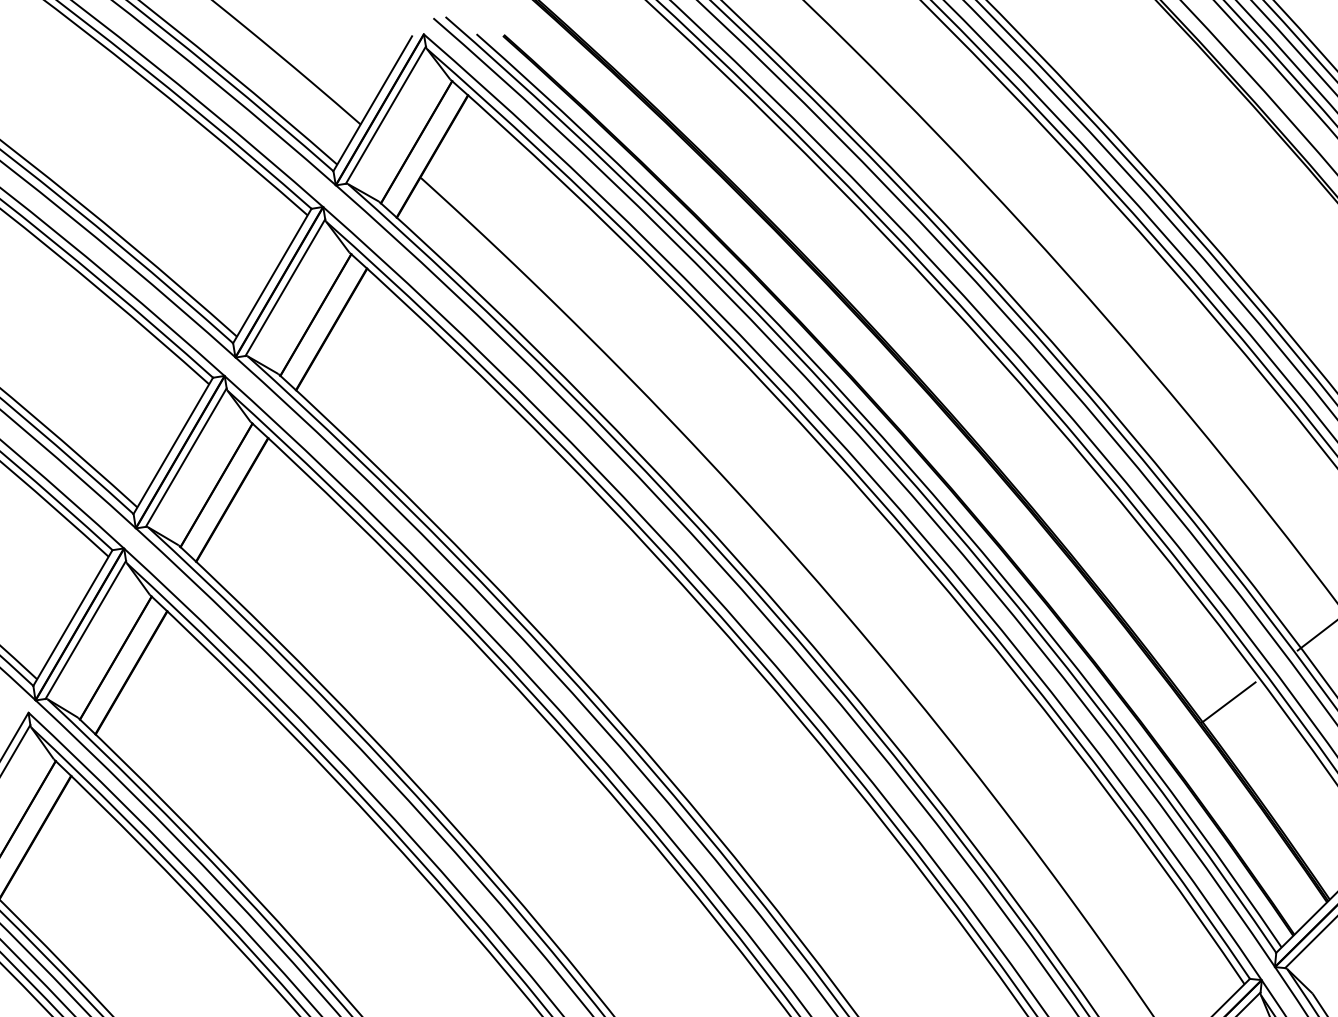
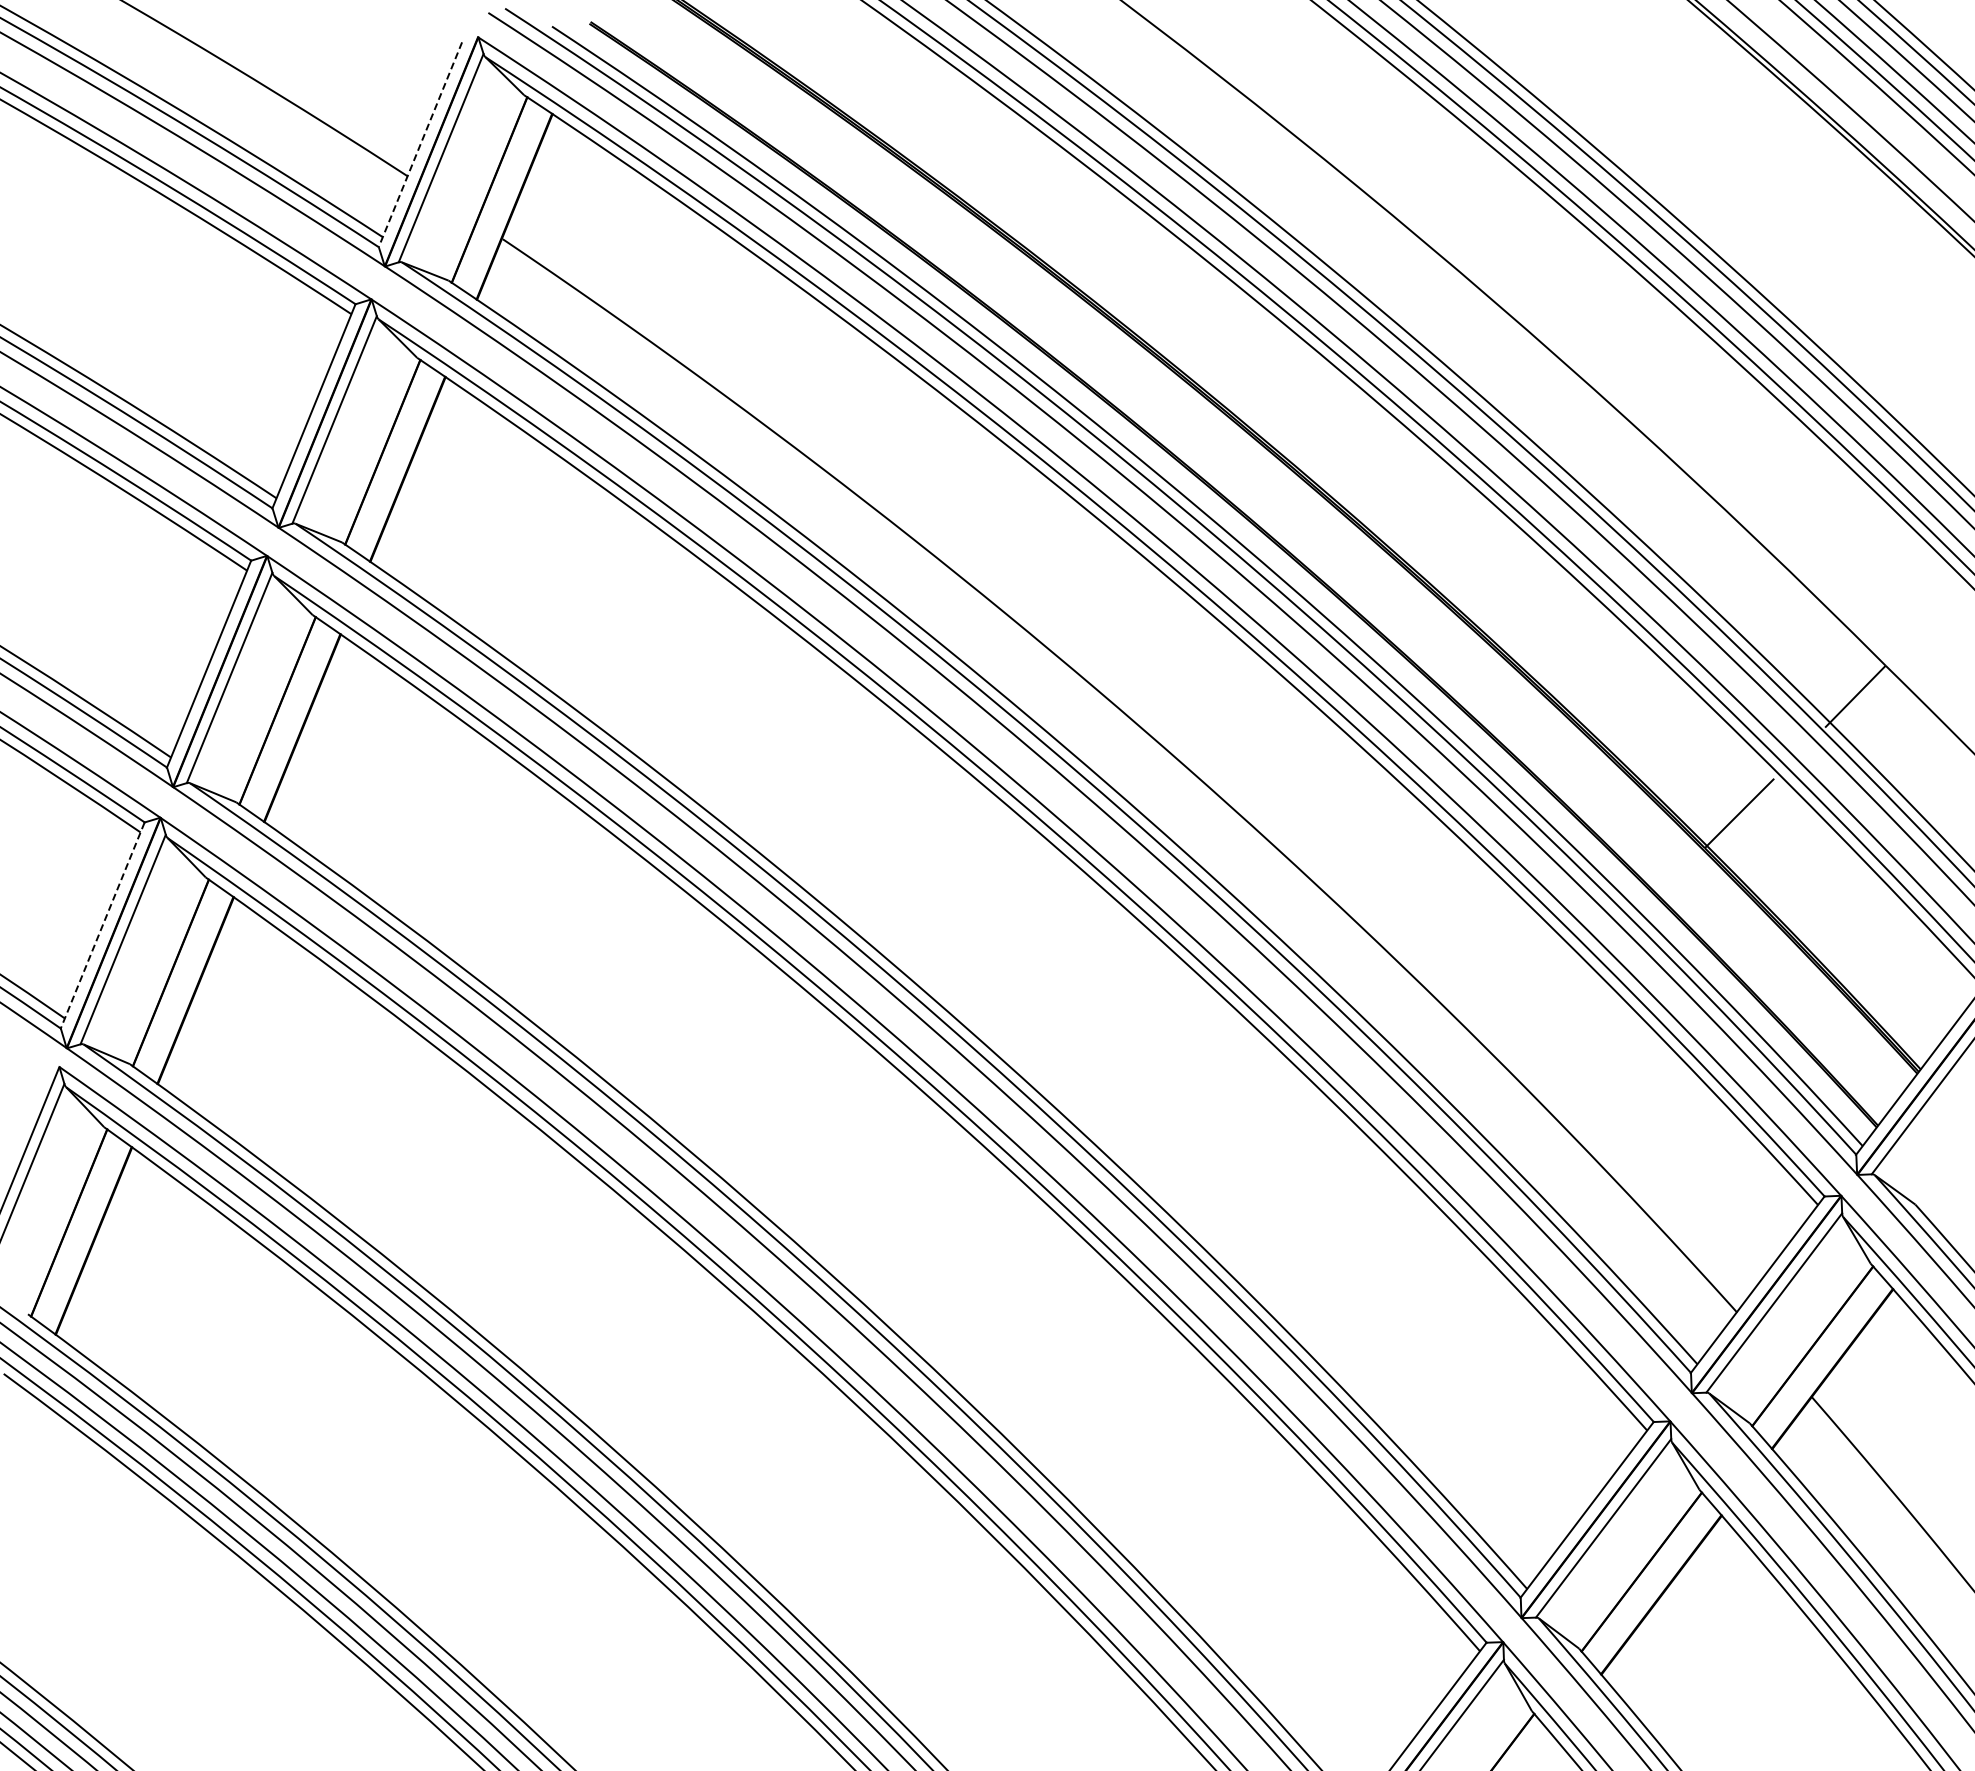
line: (372, 103) -> (420, 144), solid -> dashed
line: (72, 618) -> (102, 925), solid -> dashed

